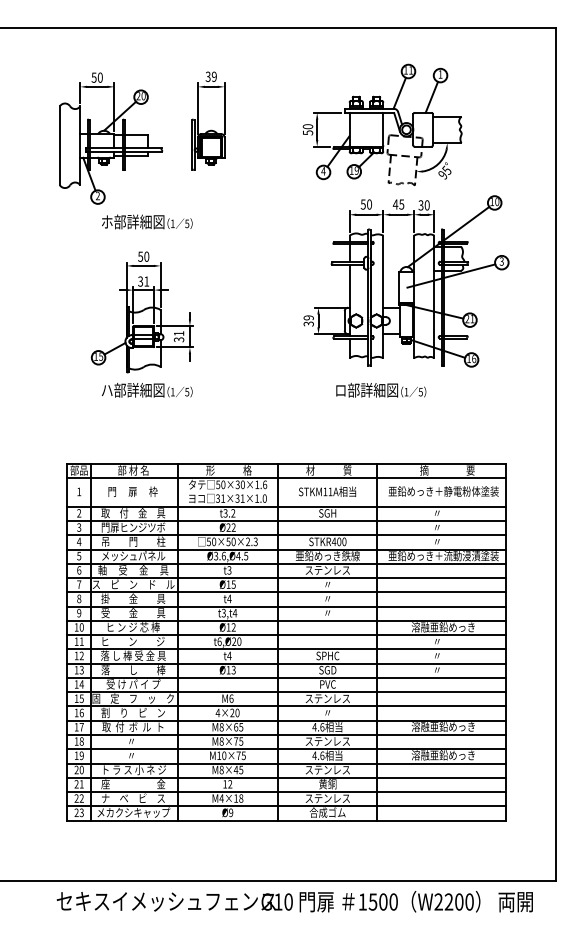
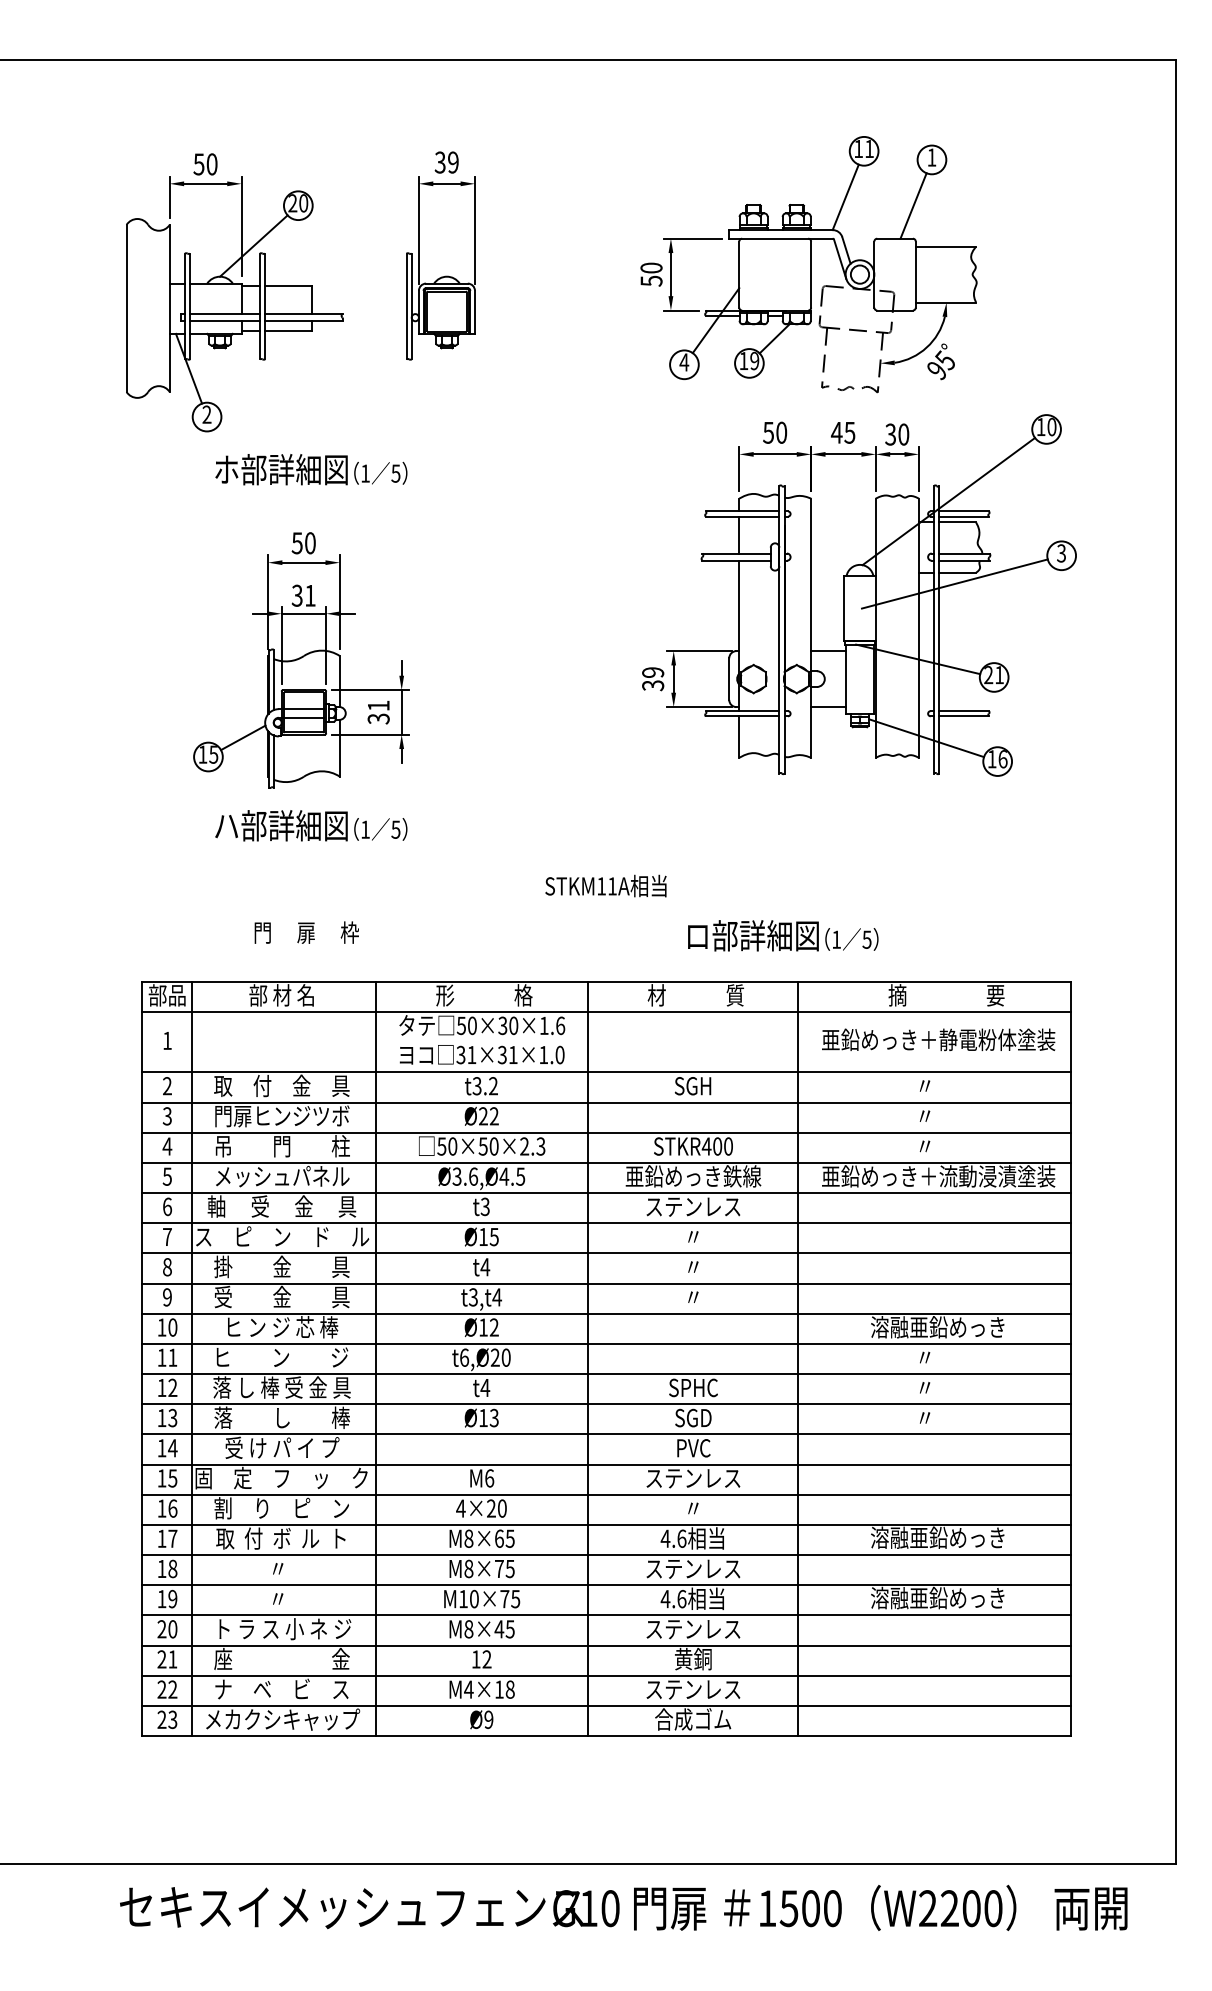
text: (381, 390) -> (783, 936), moved
text: (132, 491) -> (305, 932), moved
text: (327, 491) -> (606, 885), moved

